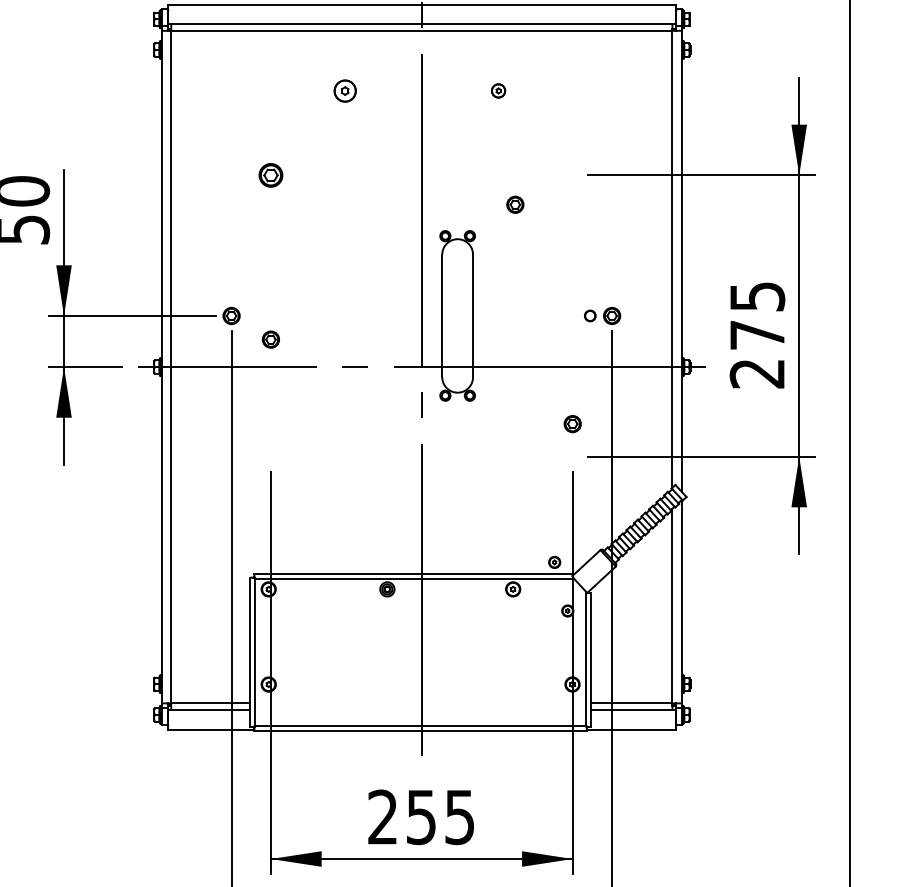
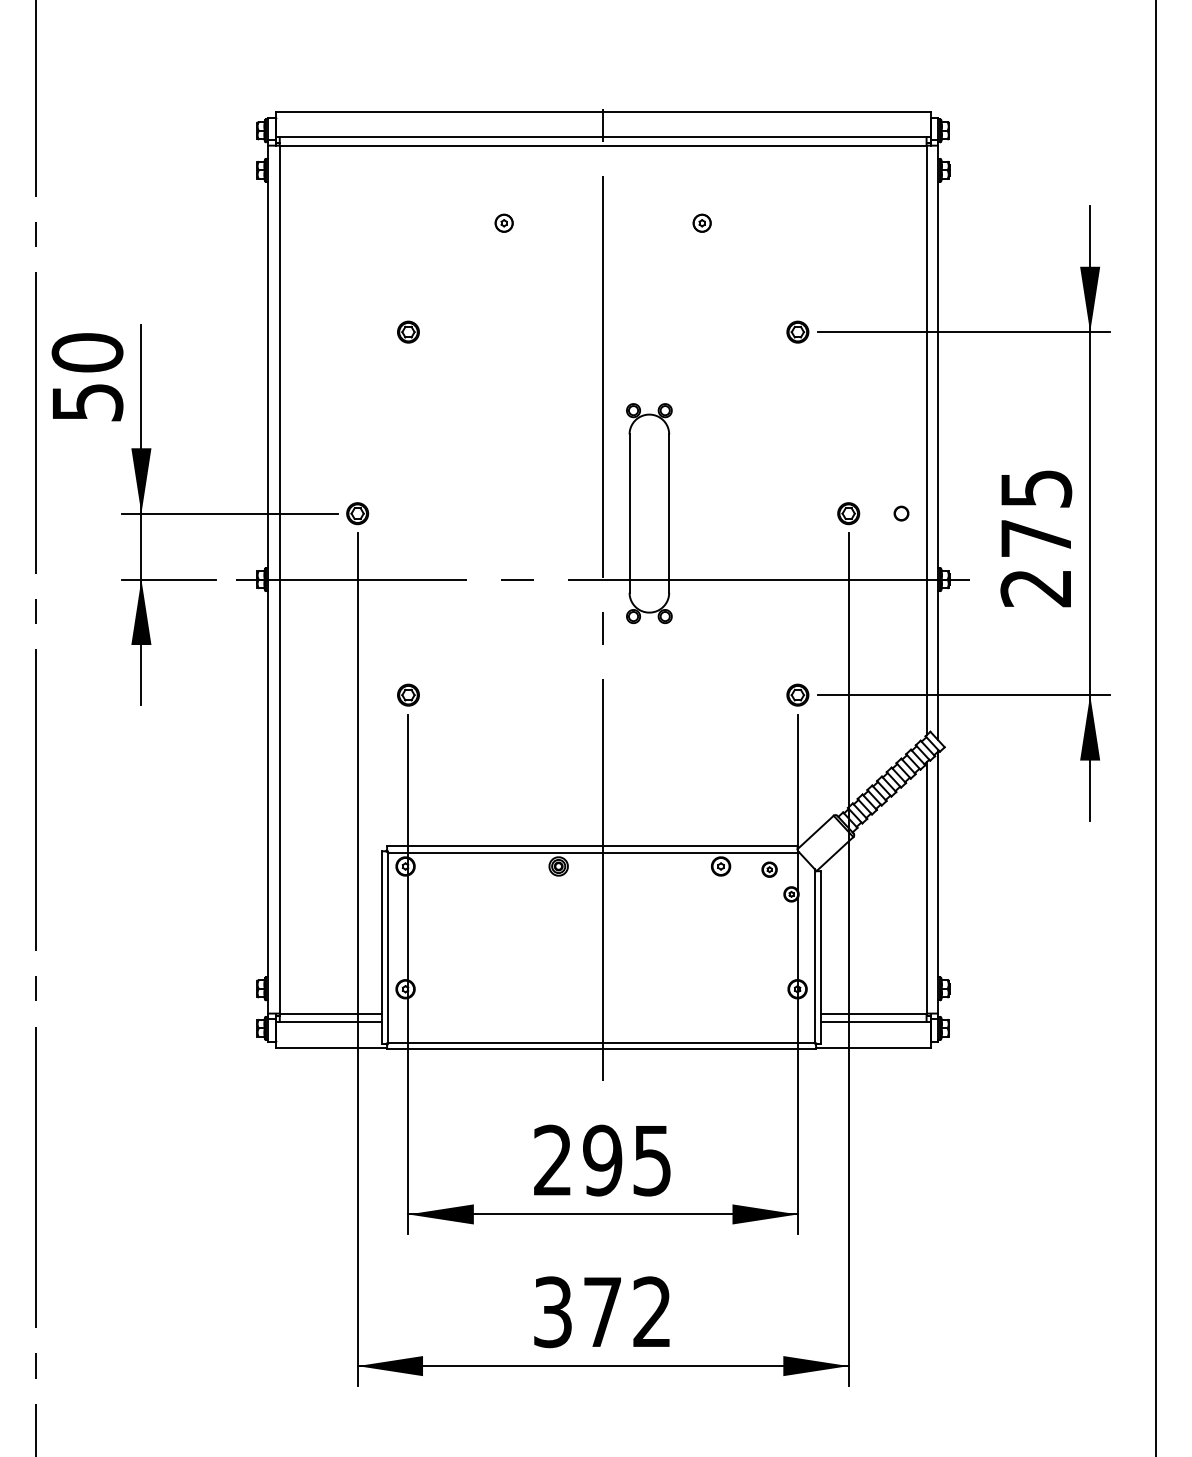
part: (344, 90) -> (503, 222), size x0.62
part: (270, 174) -> (408, 331), size x0.71
part: (515, 204) -> (797, 331), moved
part: (590, 315) -> (901, 513), moved
part: (270, 339) -> (408, 694), moved
part: (572, 423) -> (797, 694), moved
part: (554, 562) -> (769, 869), moved
text: (421, 817) -> (602, 1160), 255 -> 295

